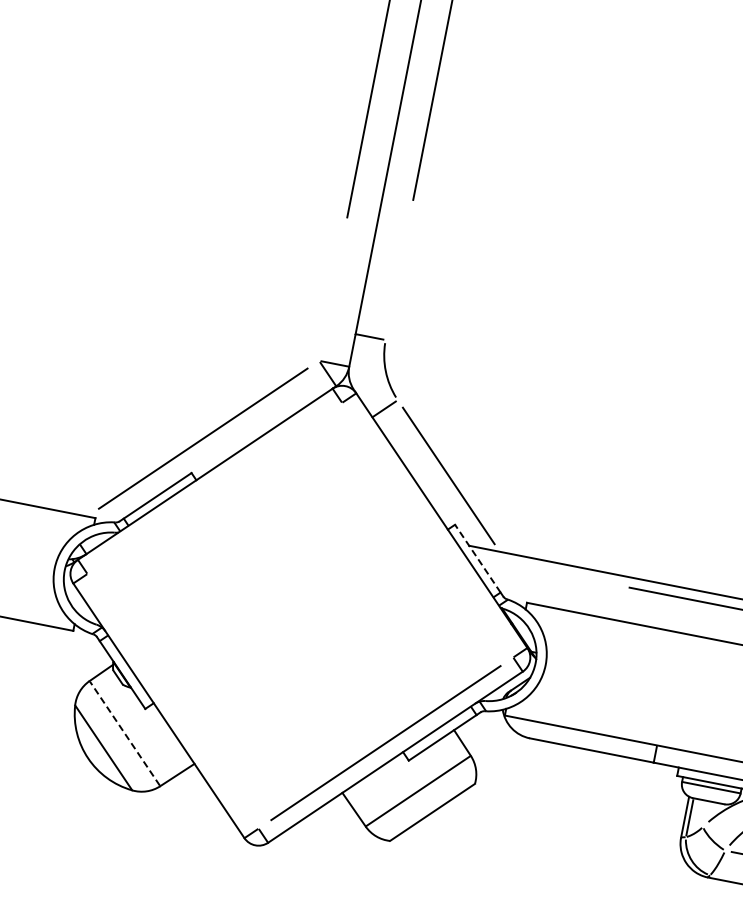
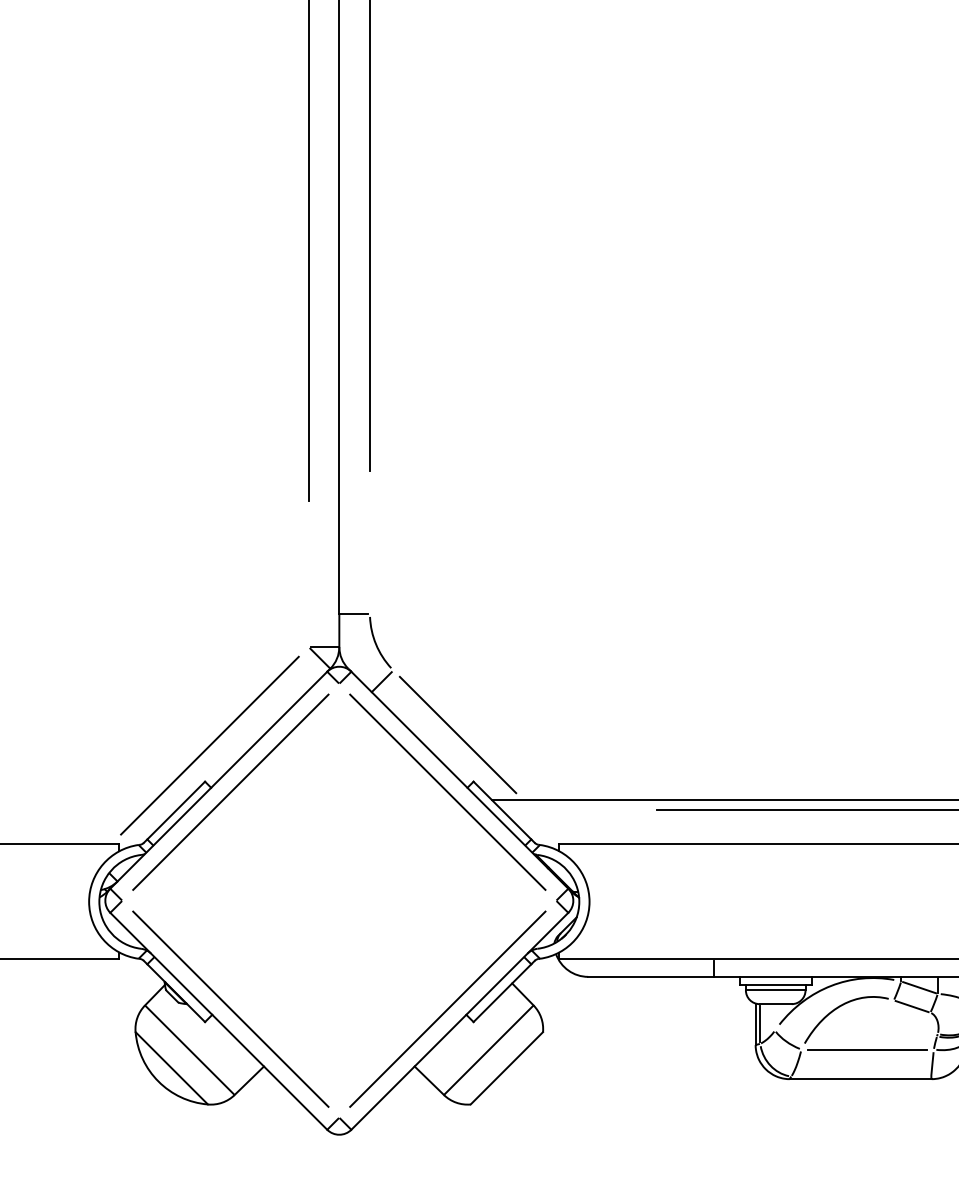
line: (214, 487) -> (230, 791), added
line: (427, 529) -> (447, 791), added
line: (477, 558) -> (502, 810), dashed -> solid
line: (172, 700) -> (230, 1008), added
line: (124, 733) -> (189, 1050), dashed -> solid

